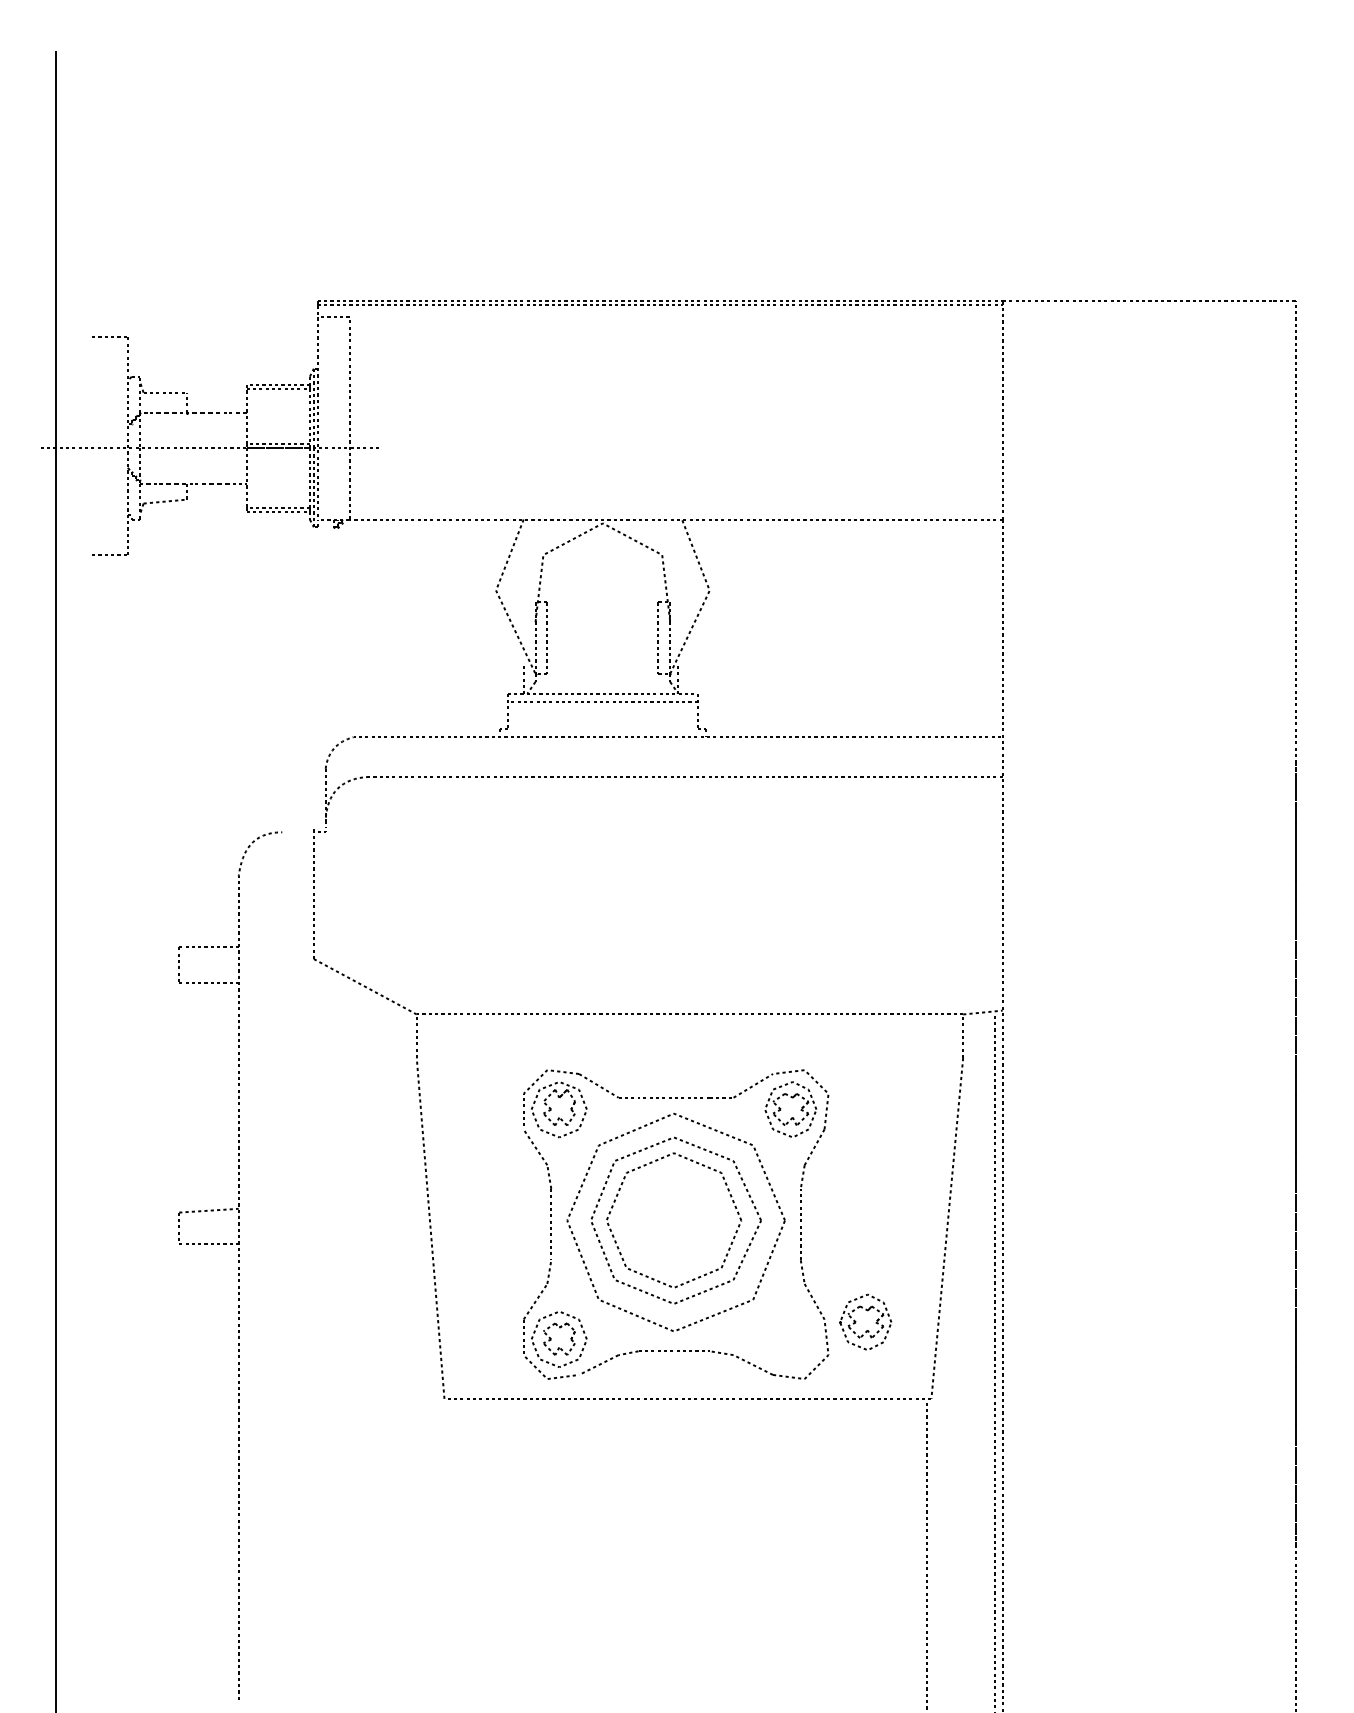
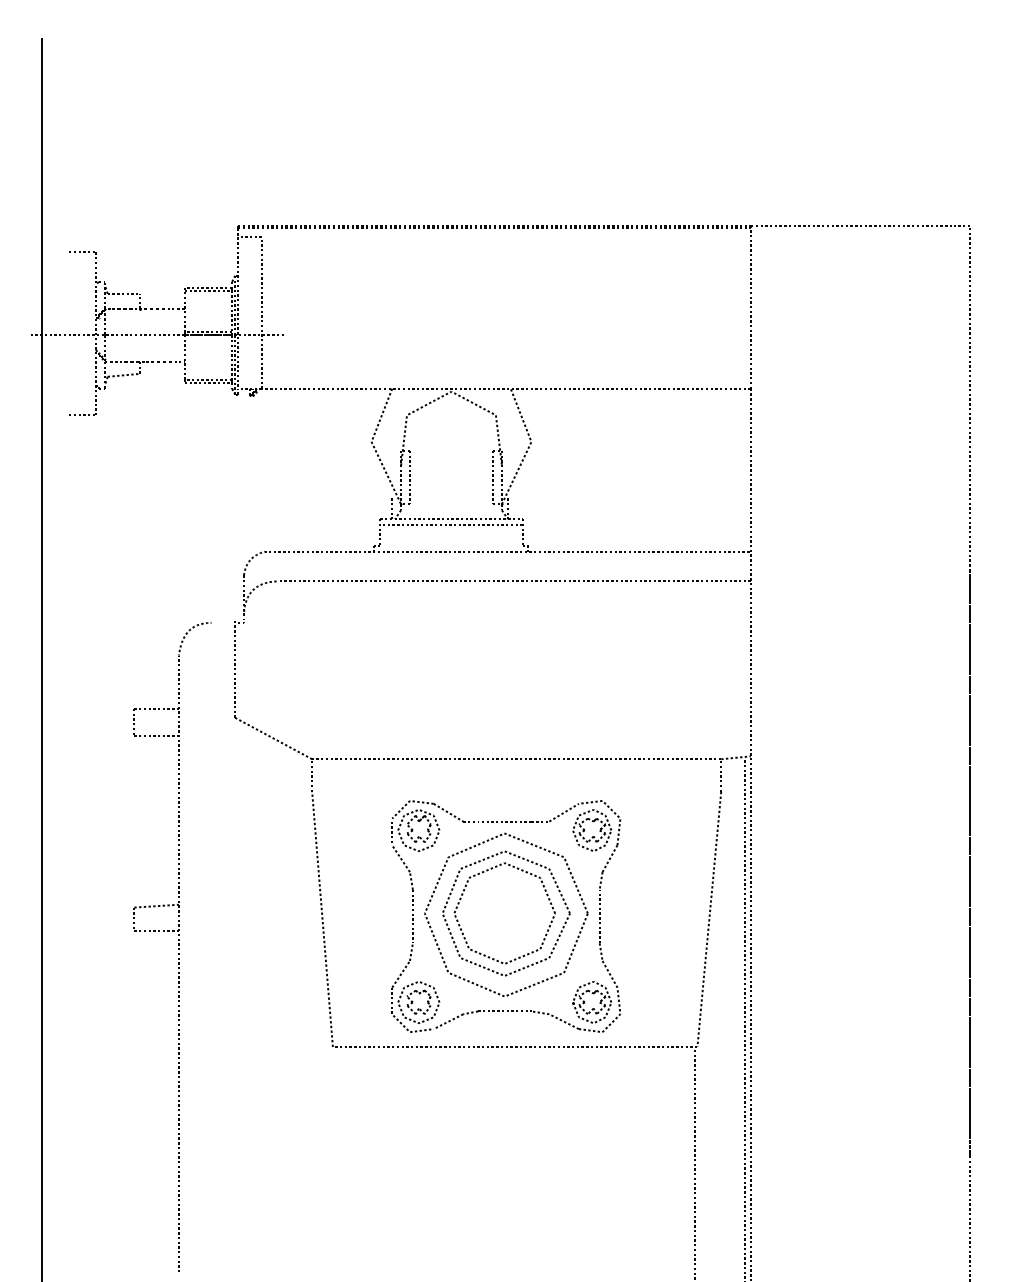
part: (856, 1321) -> (585, 1001), moved

